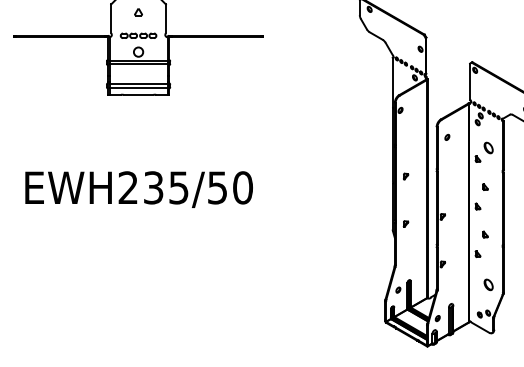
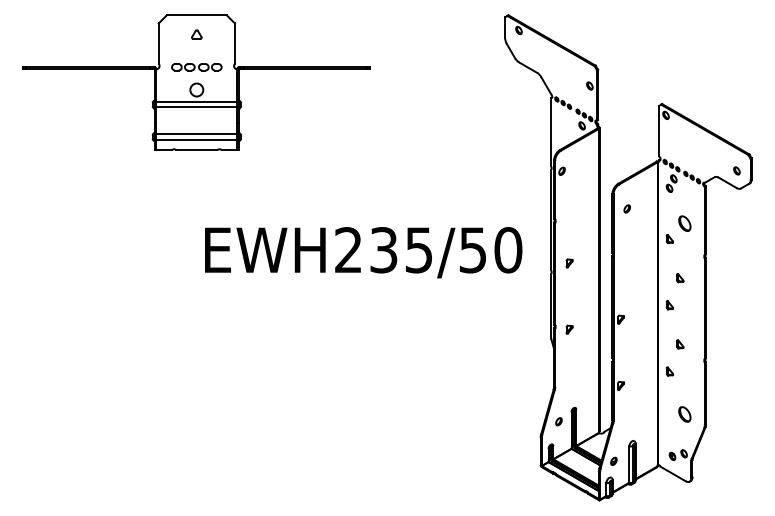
text: (139, 189) -> (363, 252), moved

